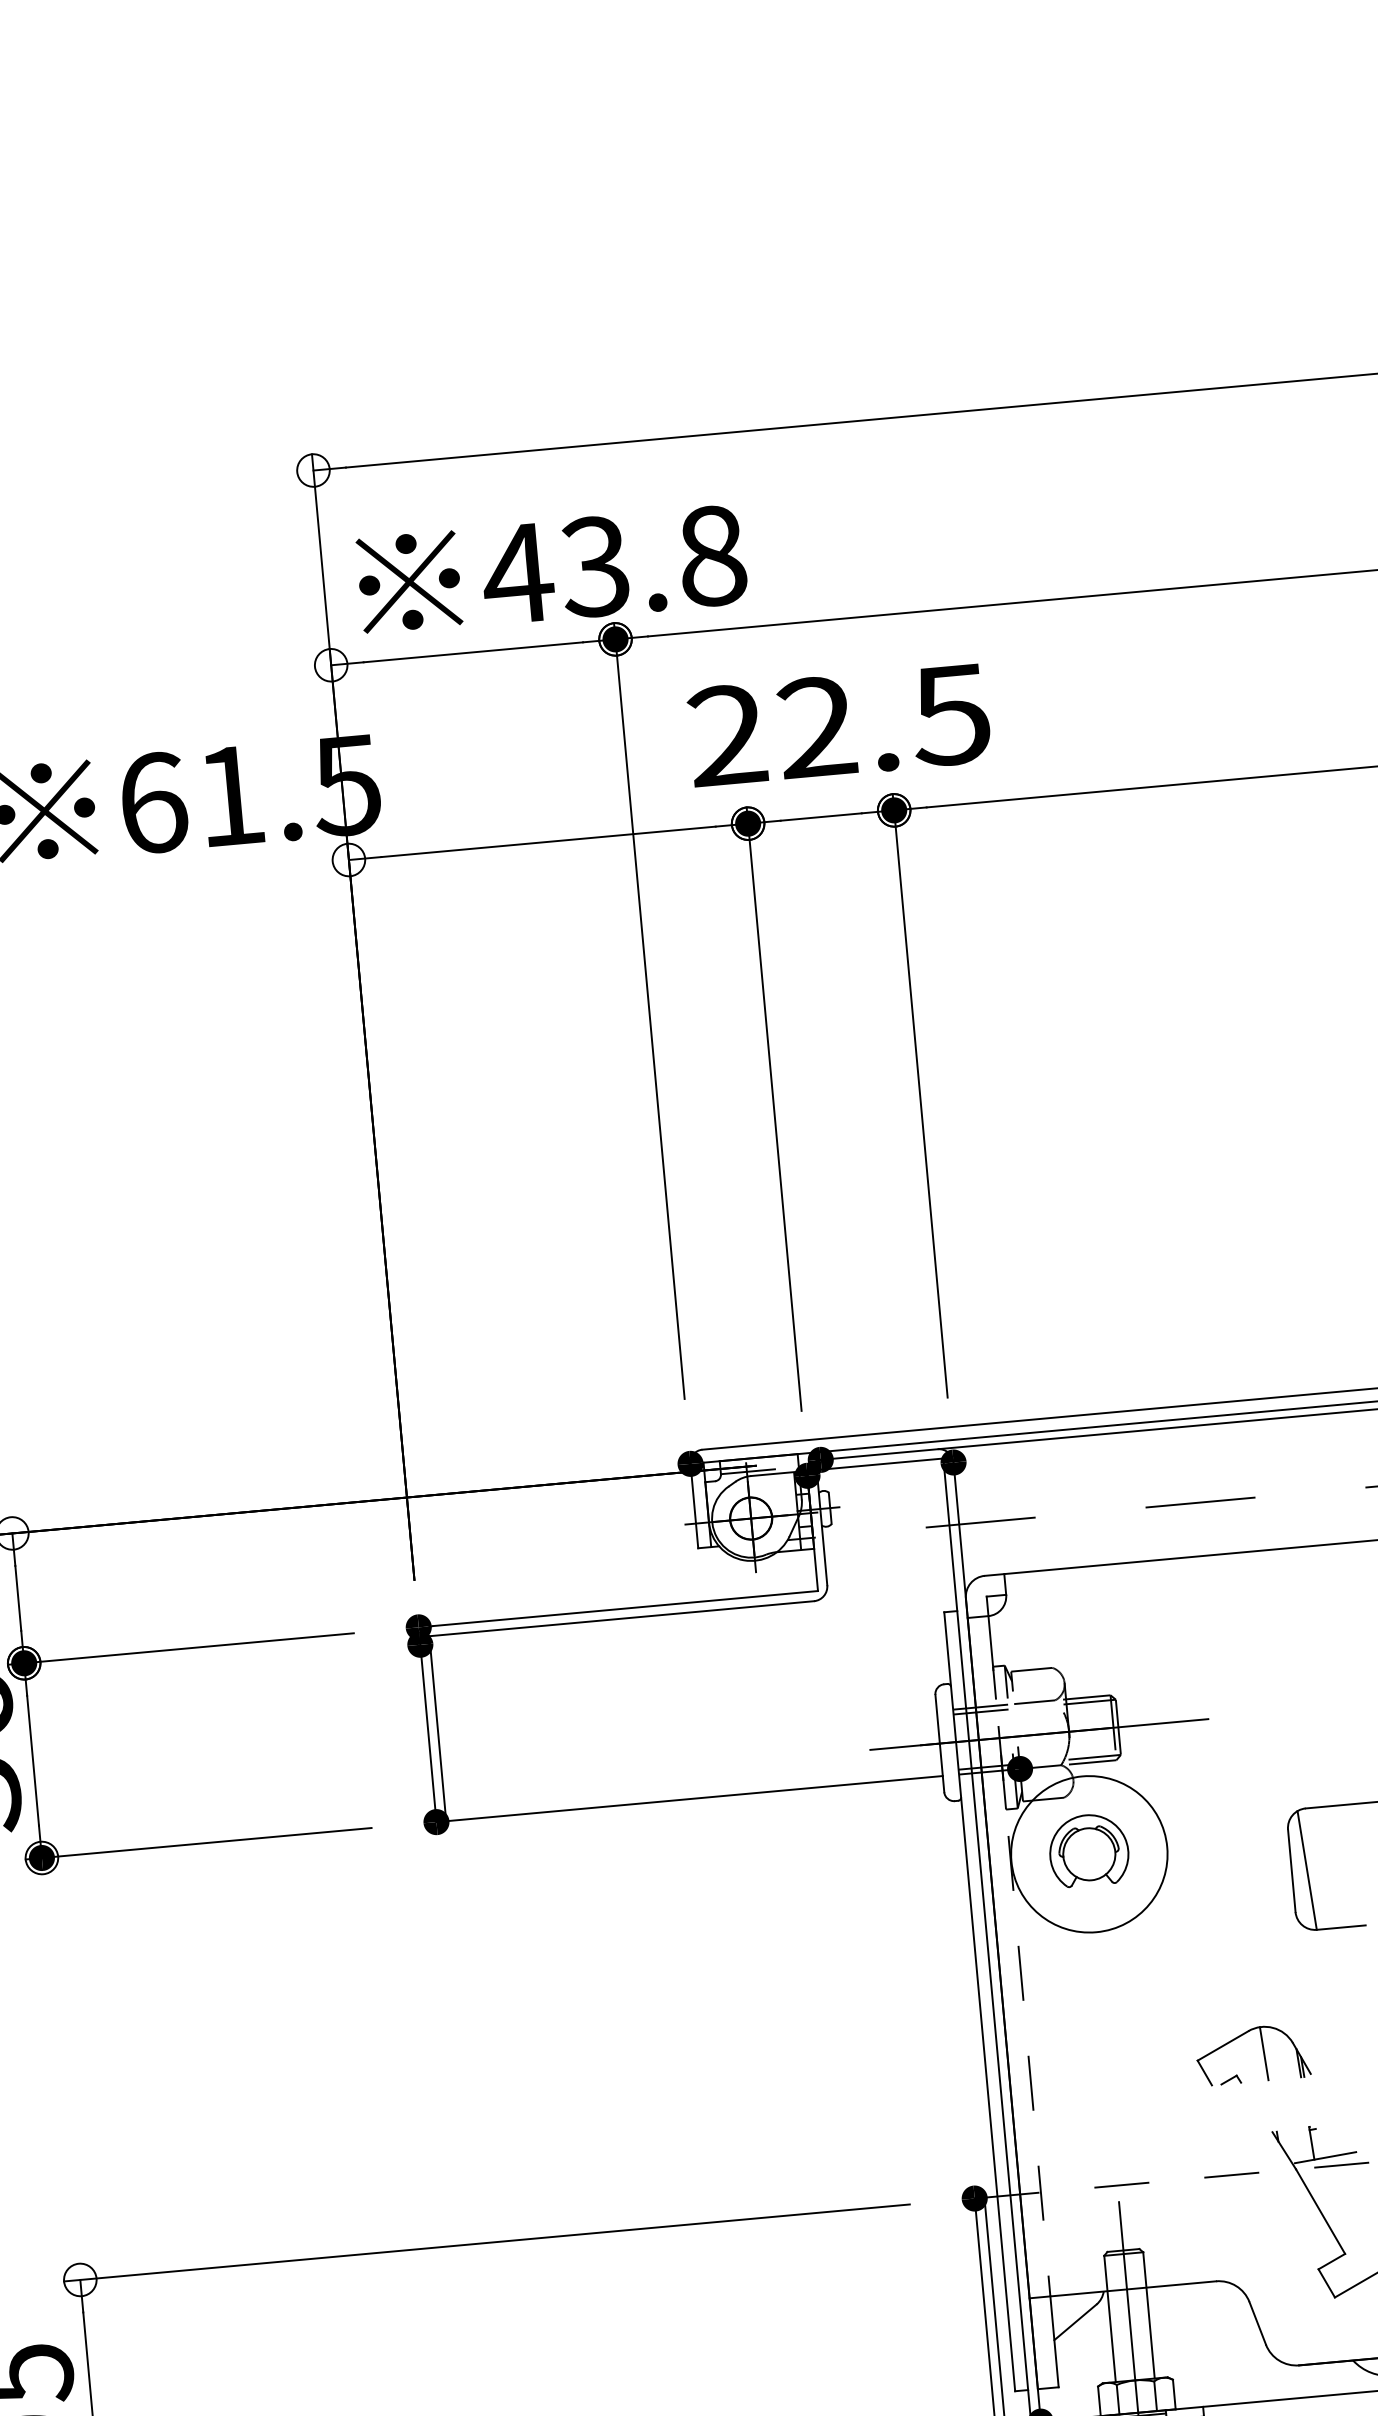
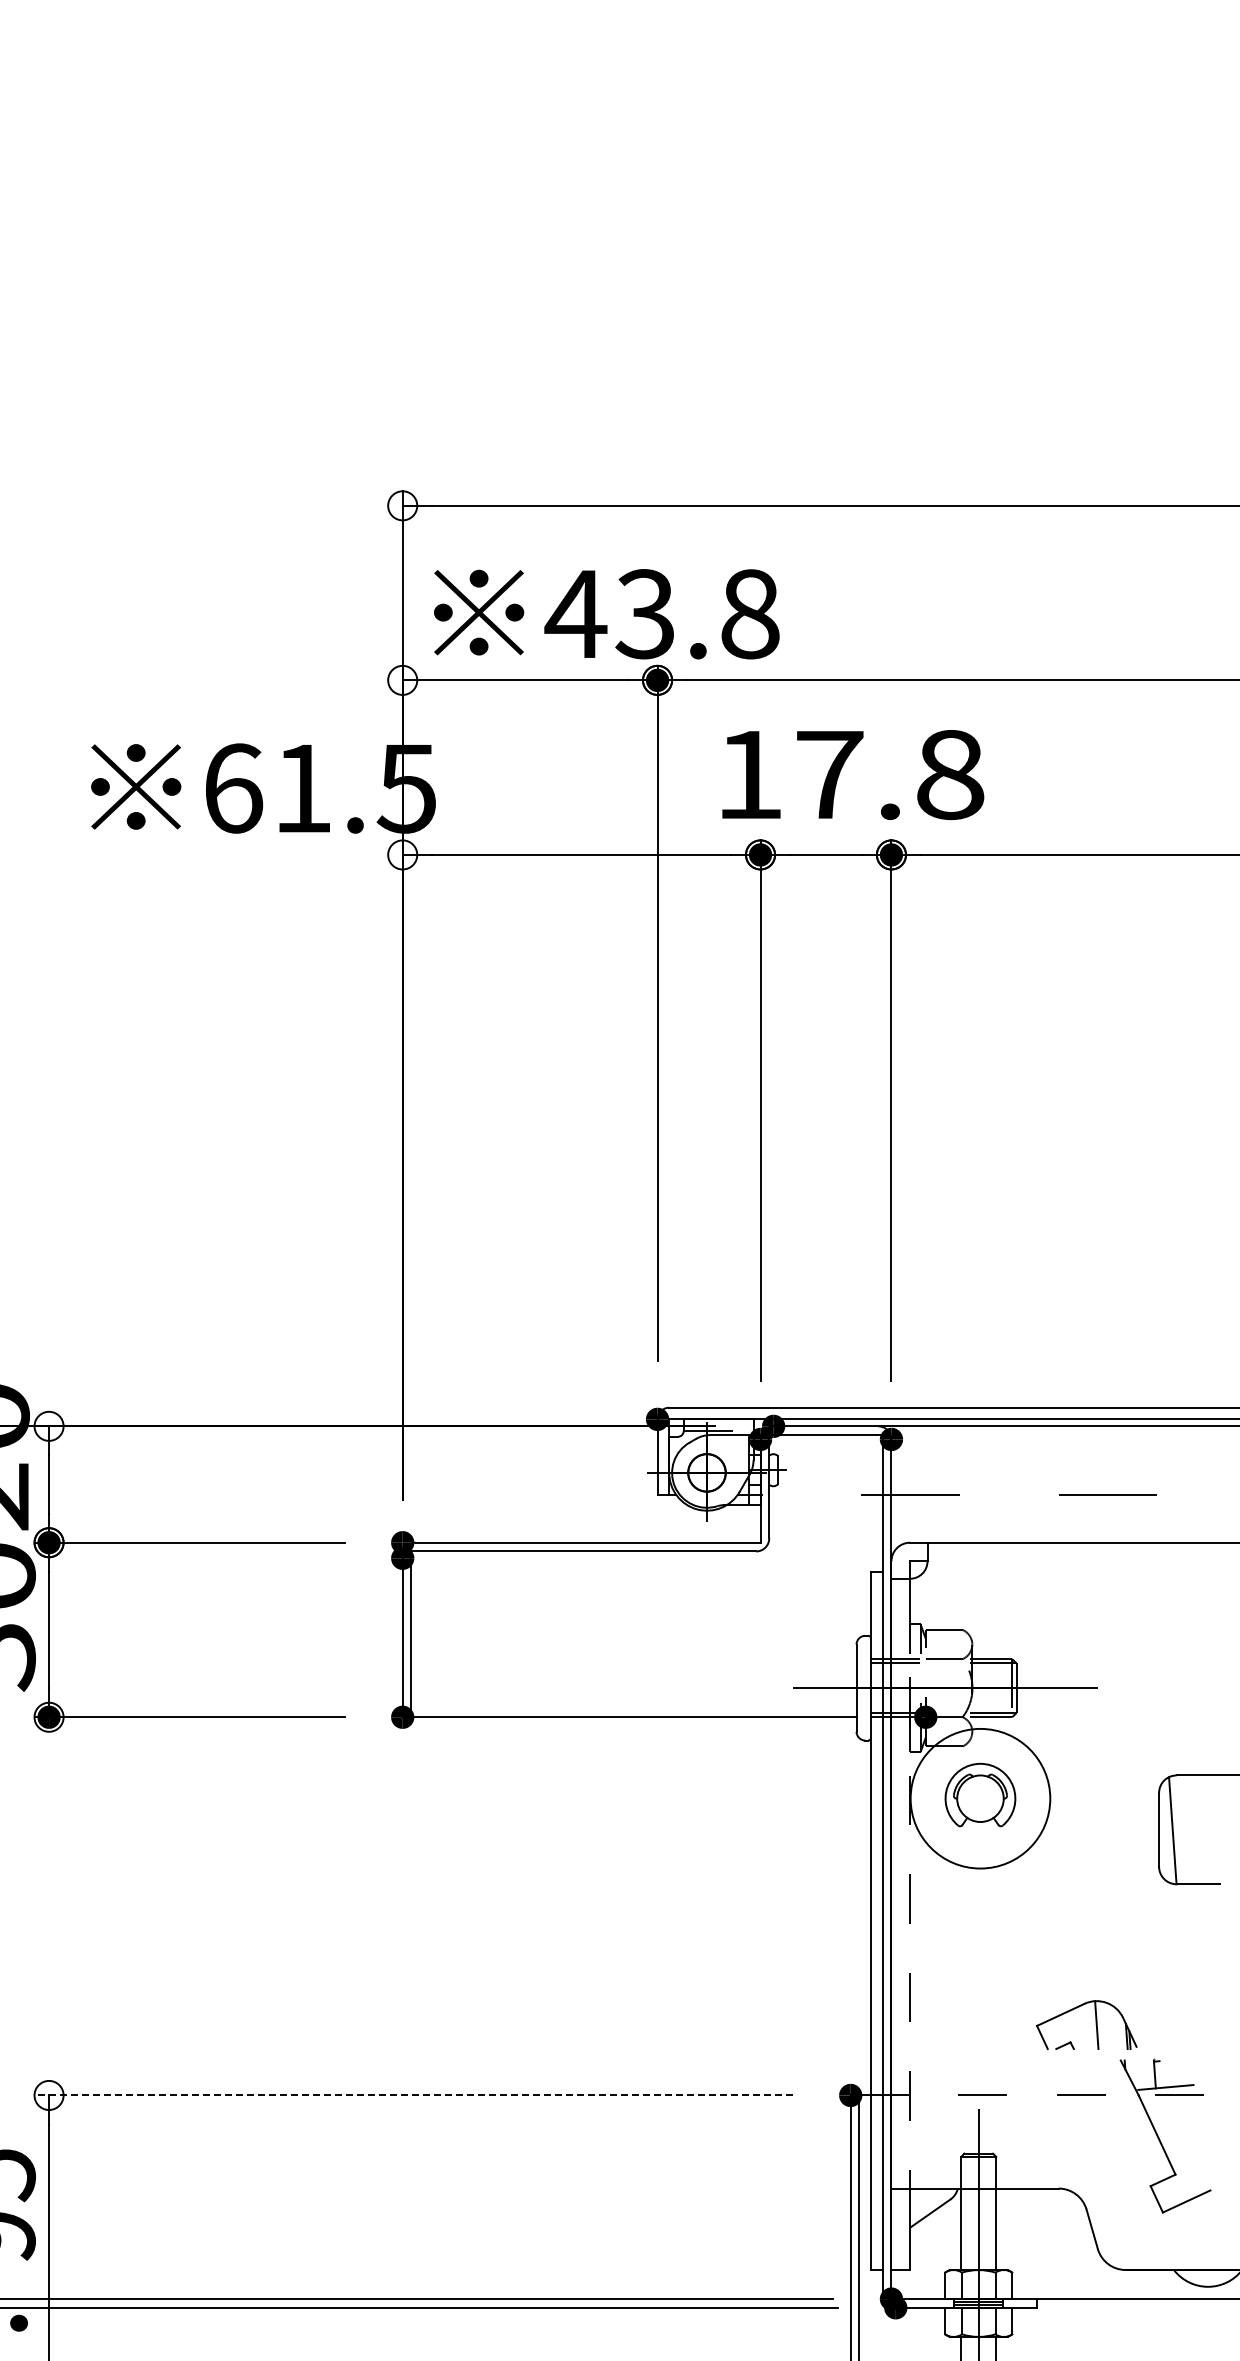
text: (839, 724) -> (849, 774), 22.5 -> 17.8
part: (1262, 2053) -> (1095, 2024), moved
line: (486, 2243) -> (413, 2095), solid -> dashed

